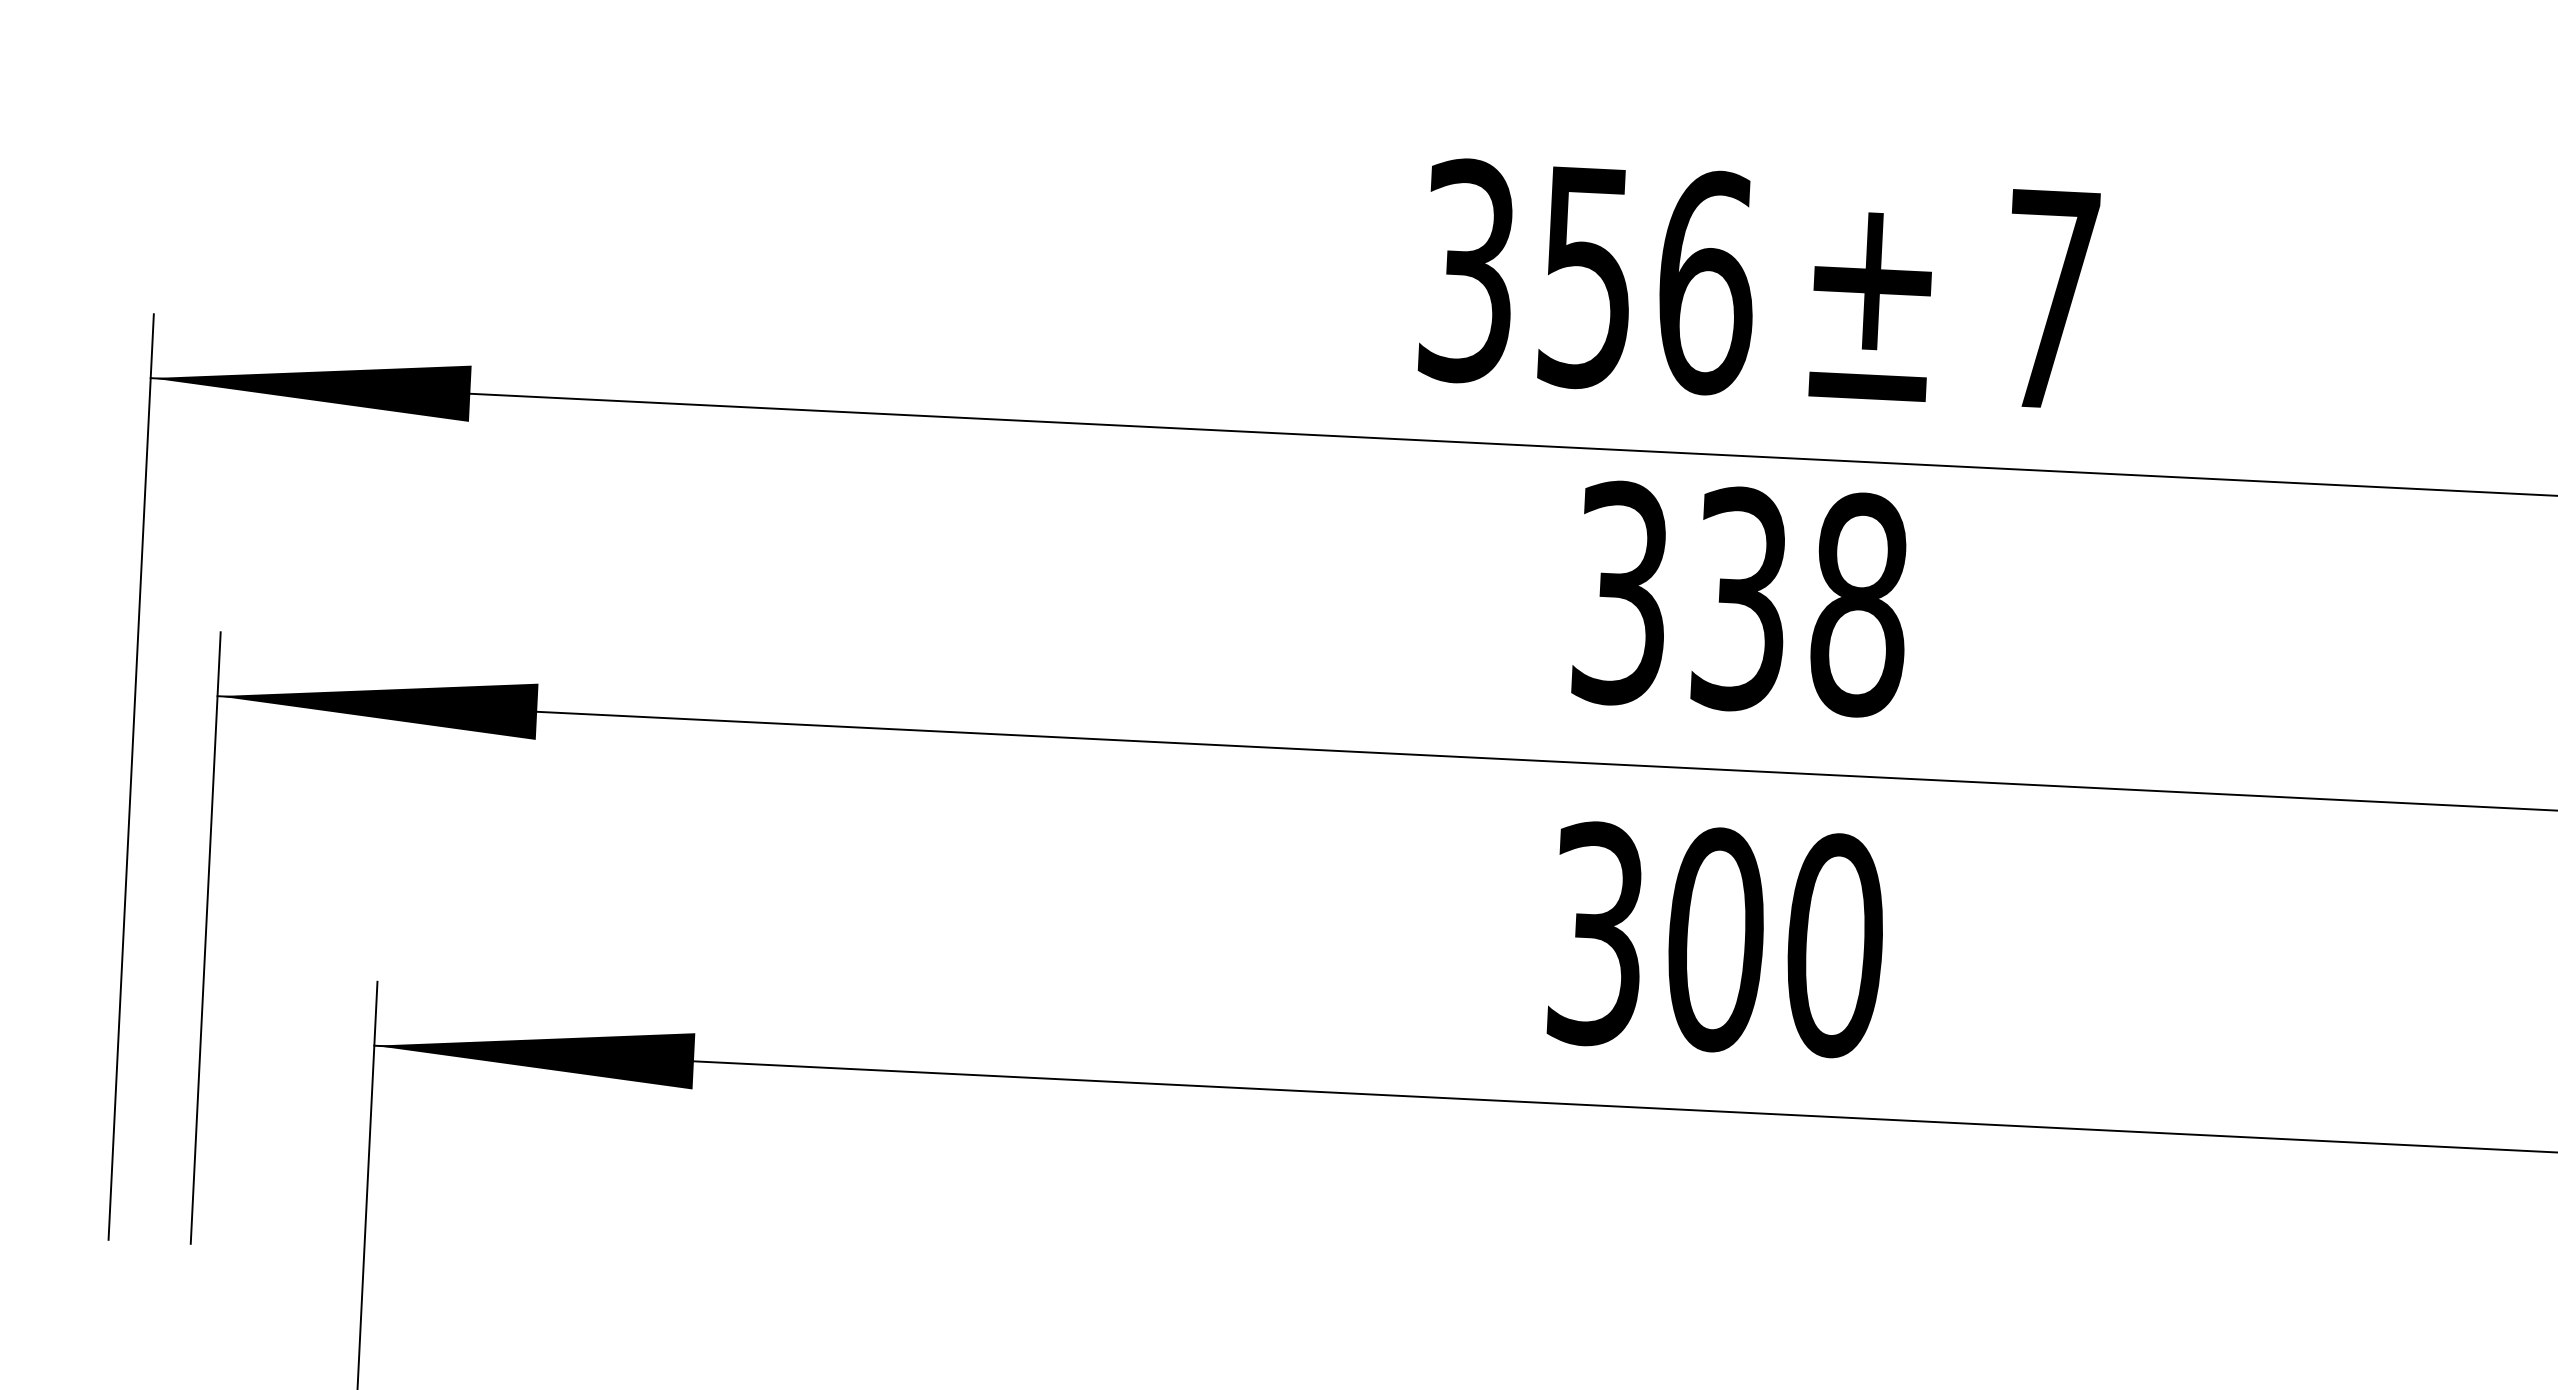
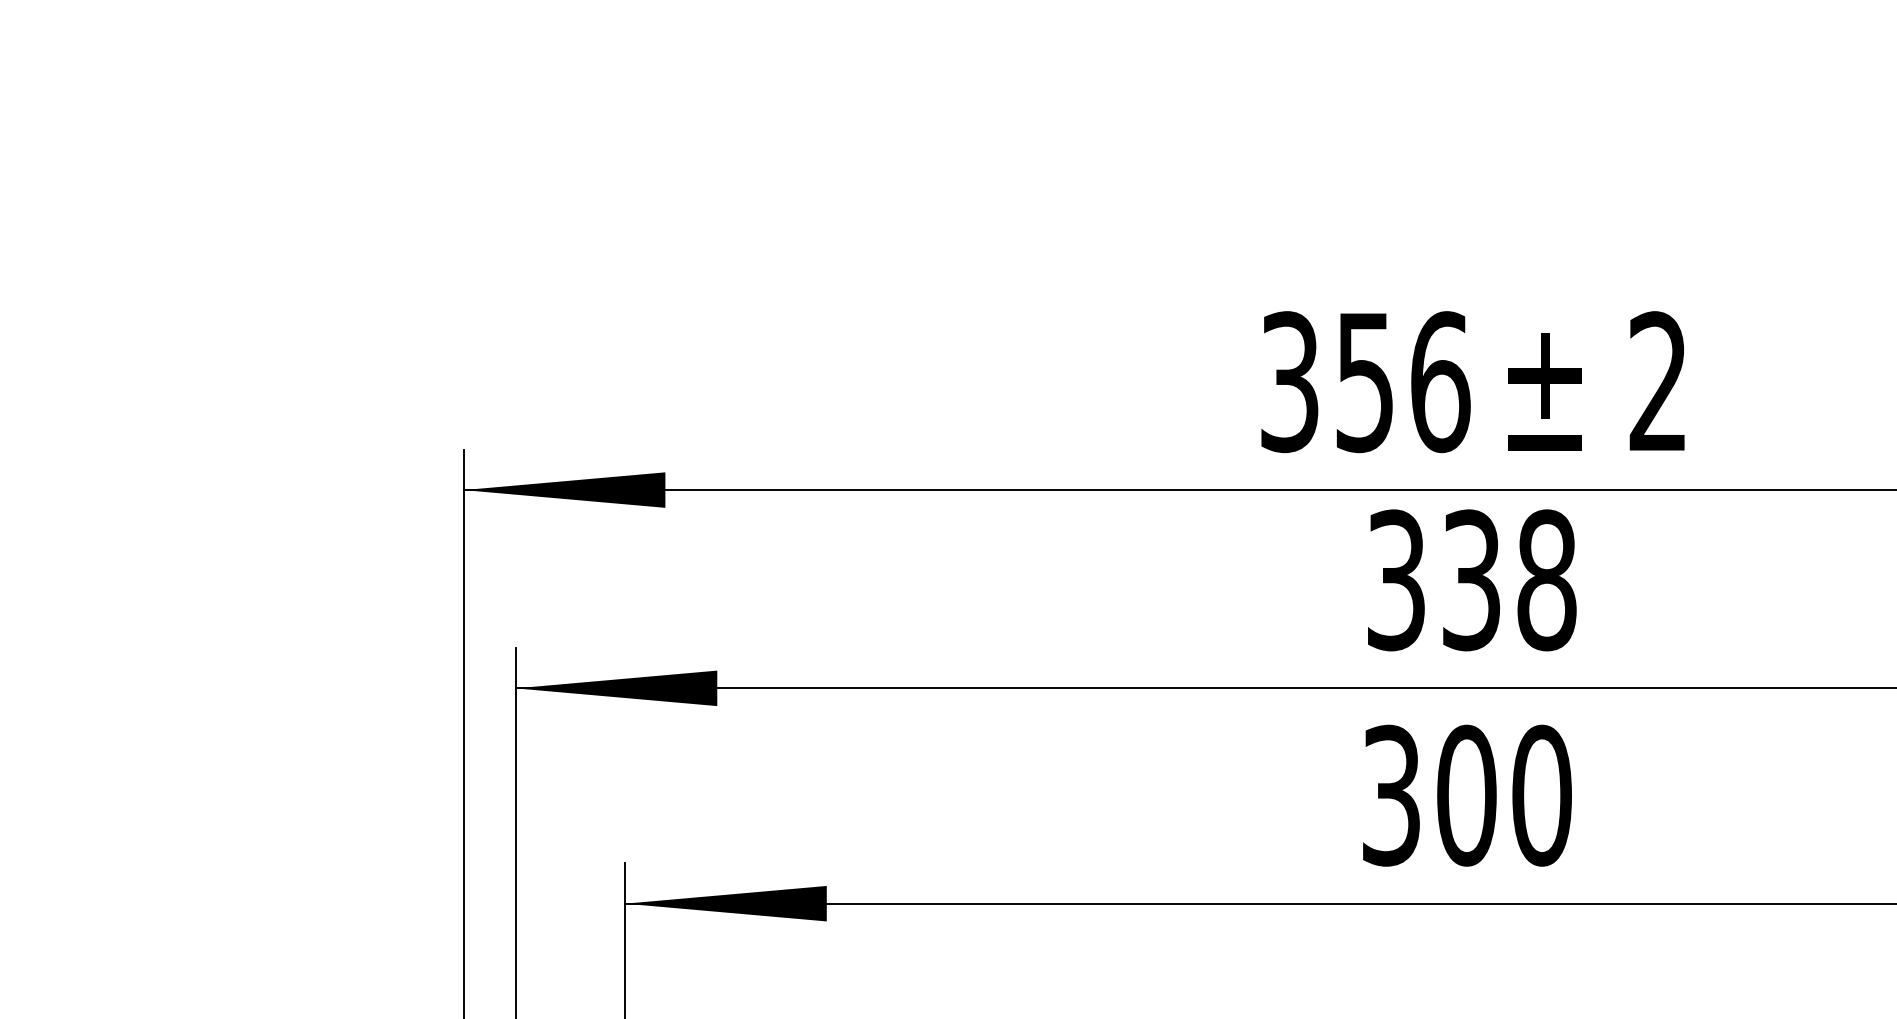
text: (2050, 297) -> (1657, 380), 7 -> 2

